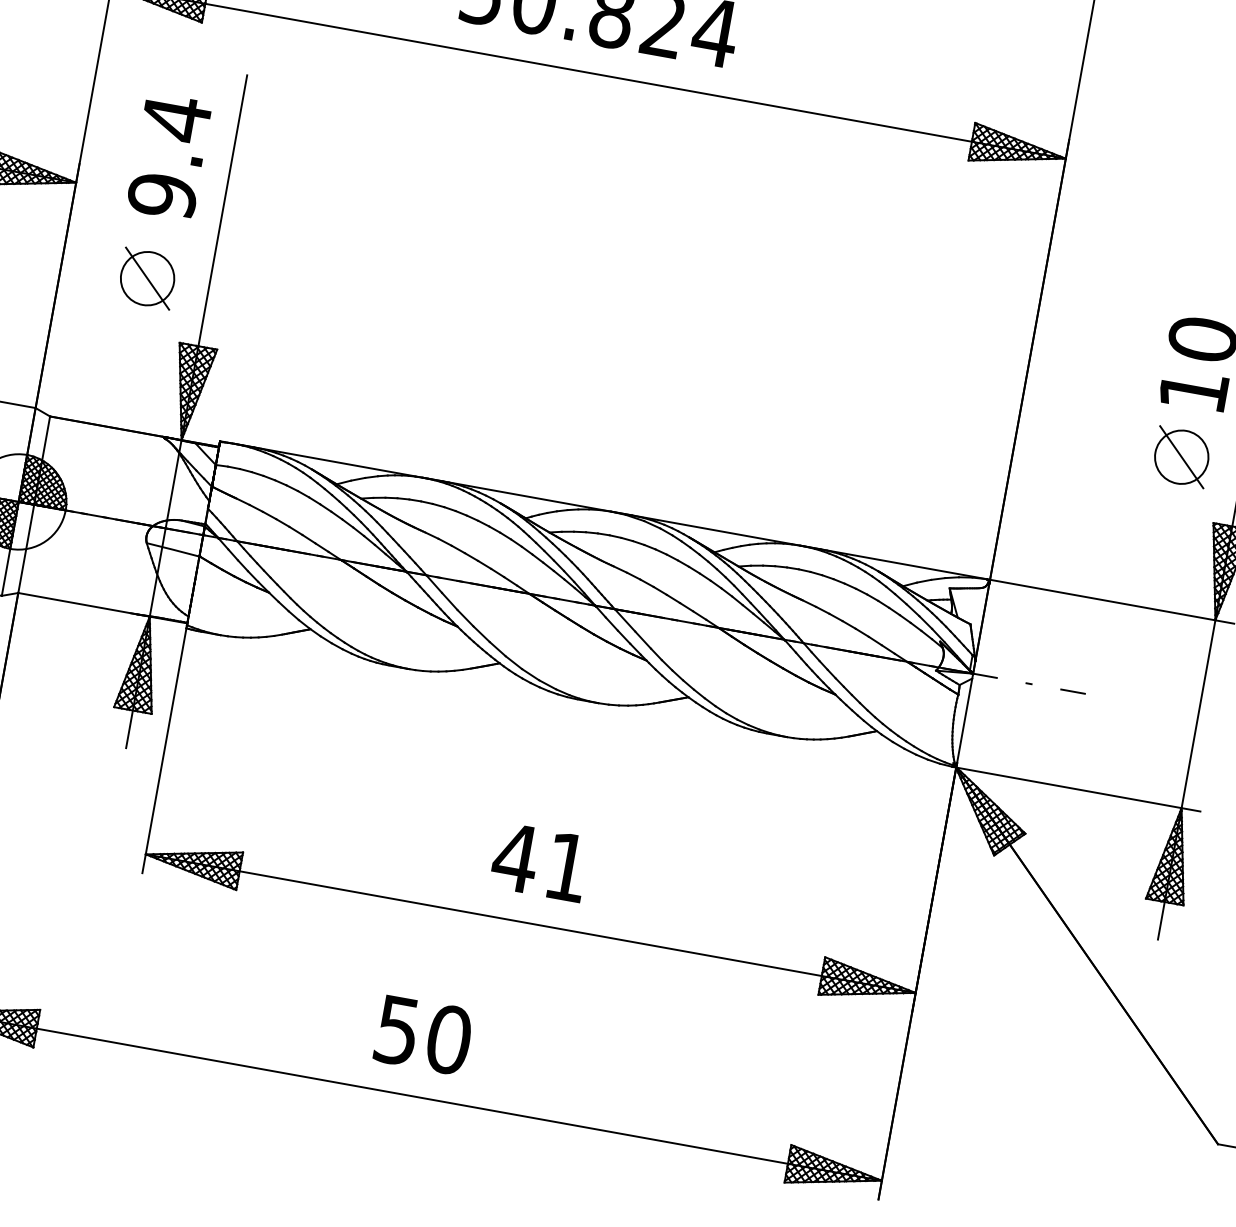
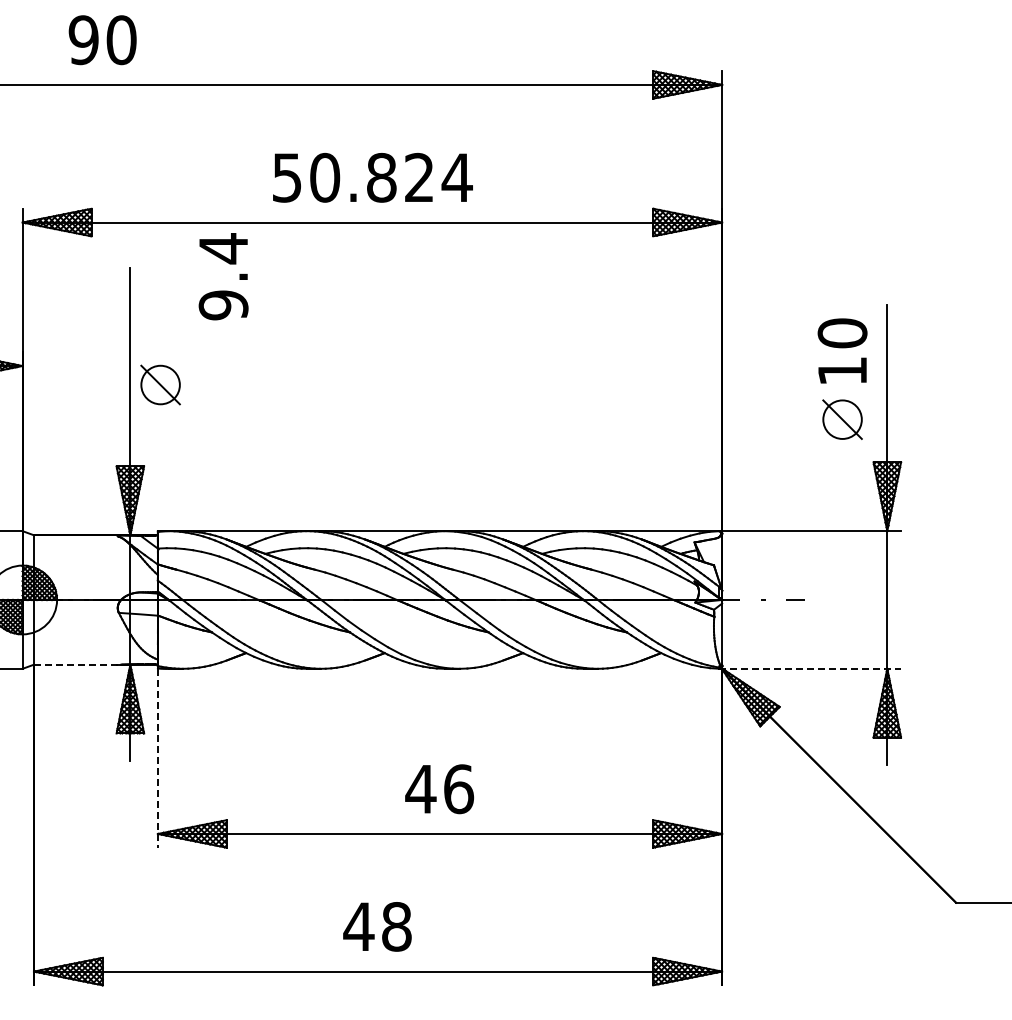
text: (169, 156) -> (223, 276), moved
part: (147, 277) -> (160, 384), moved
line: (77, 603) -> (77, 664), solid -> dashed
line: (163, 751) -> (157, 758), solid -> dashed
line: (1076, 788) -> (810, 668), solid -> dashed
text: (568, 867) -> (459, 789), 41 -> 46
text: (422, 1034) -> (377, 926), 50 -> 48

